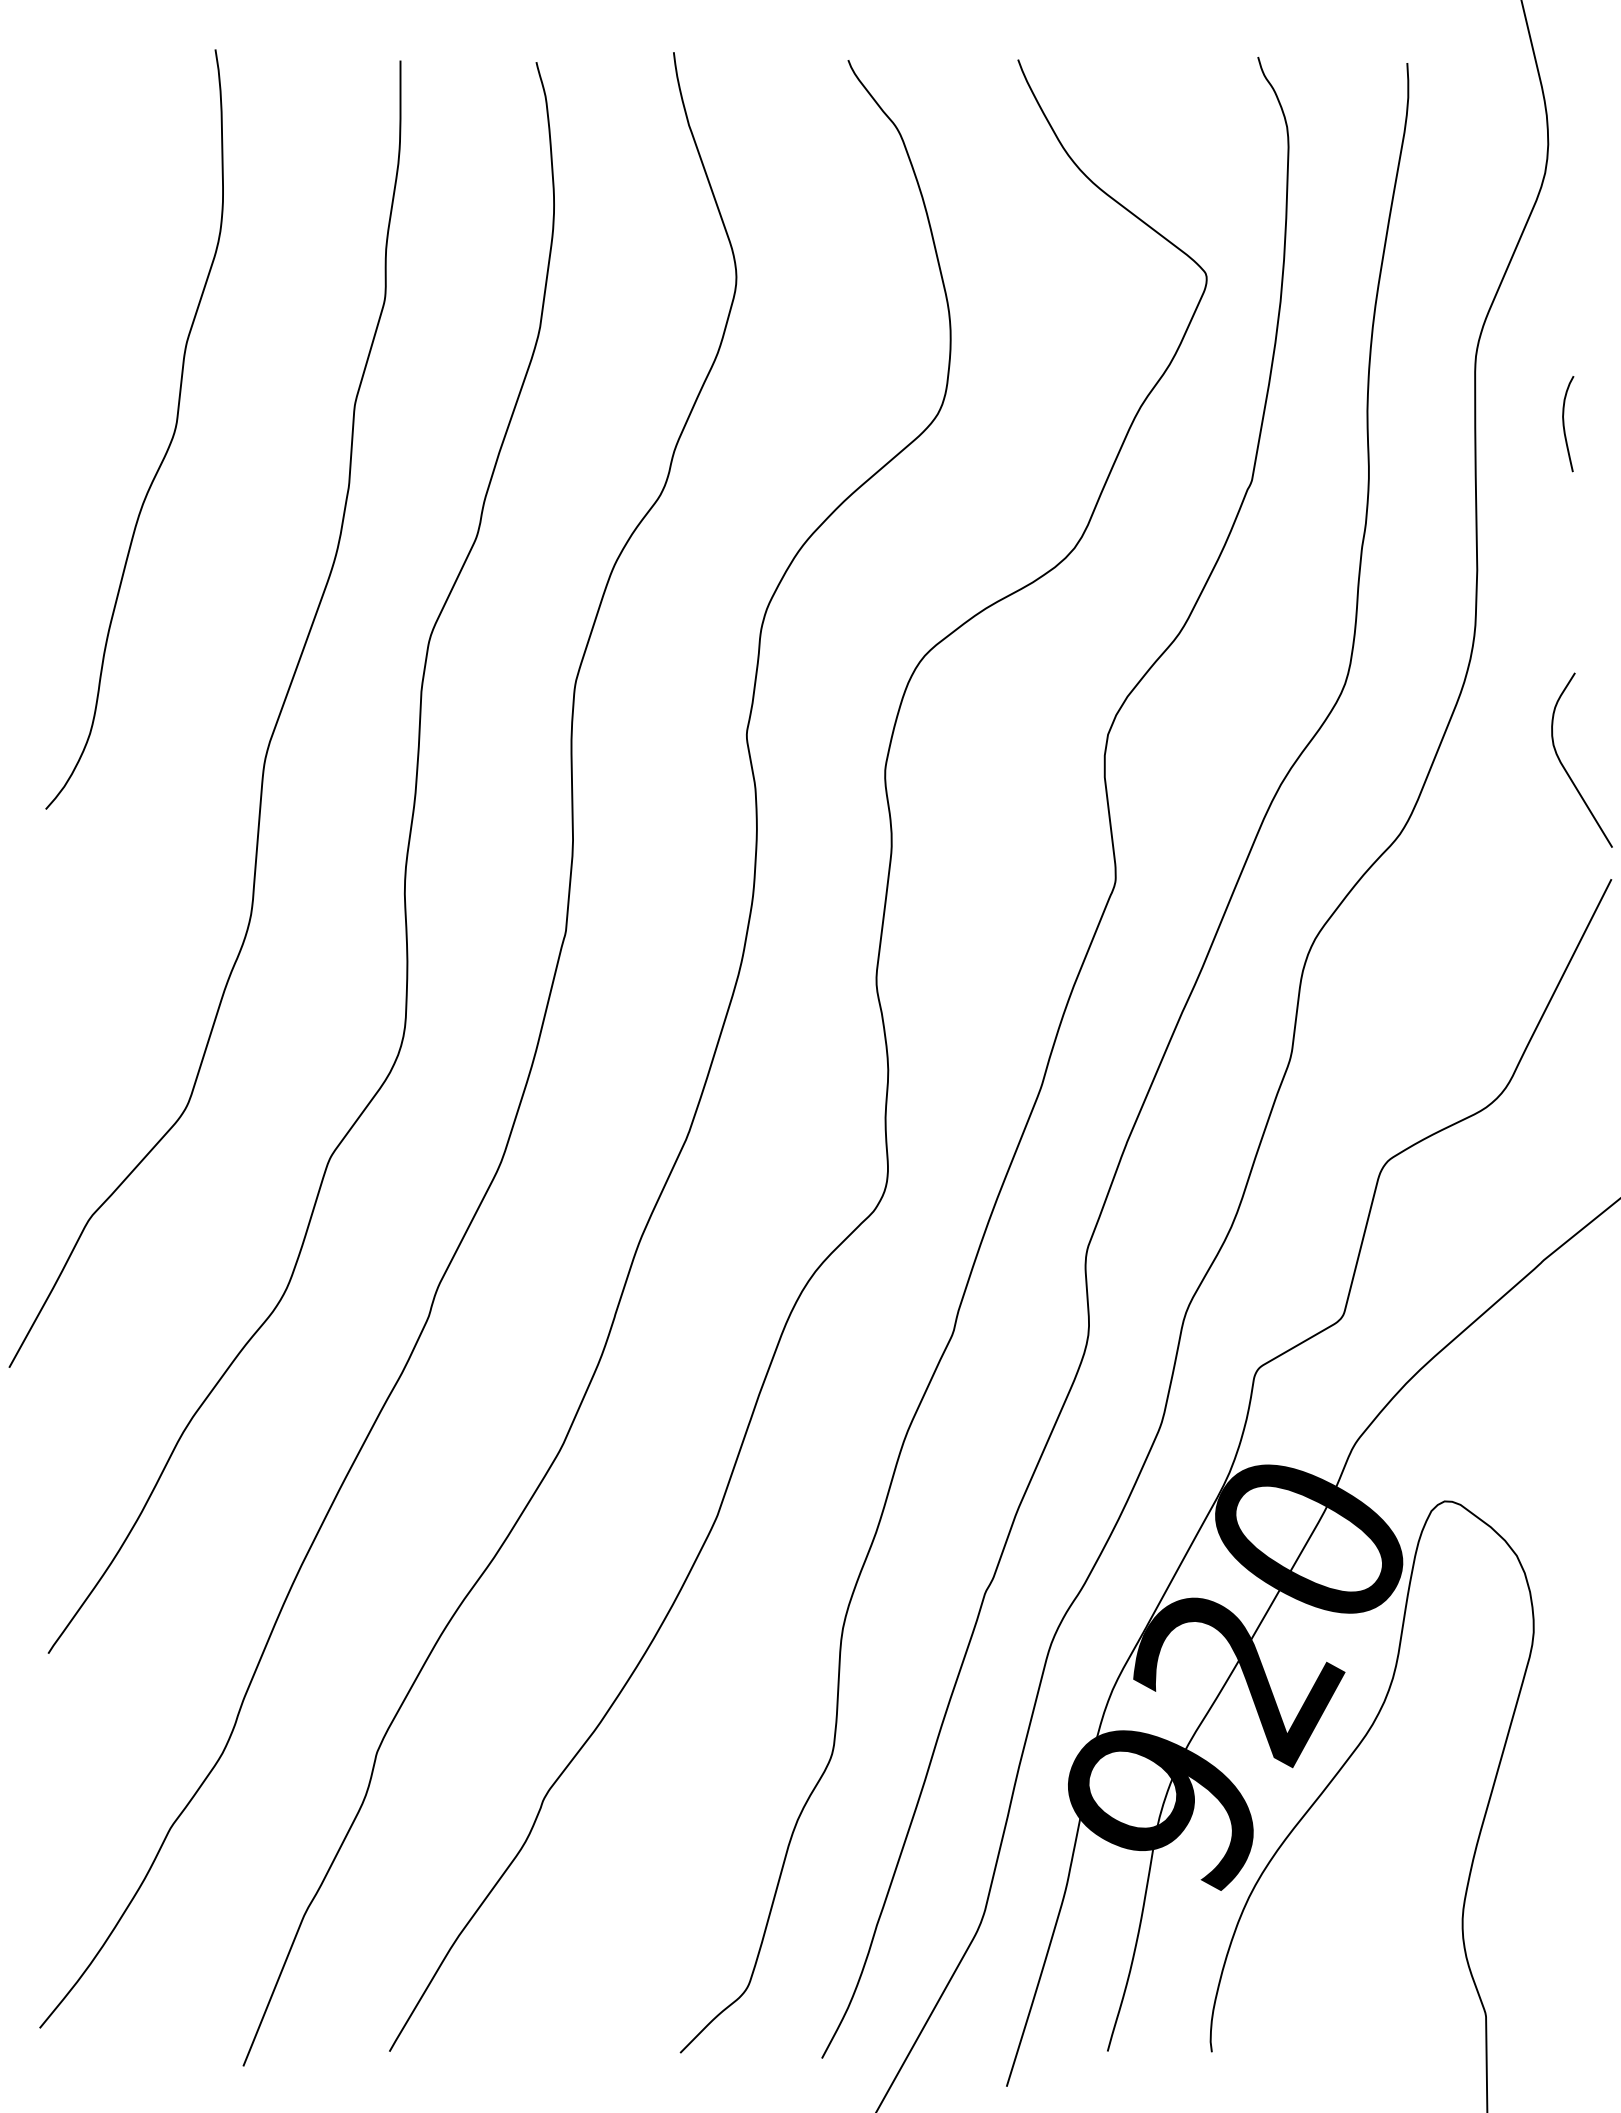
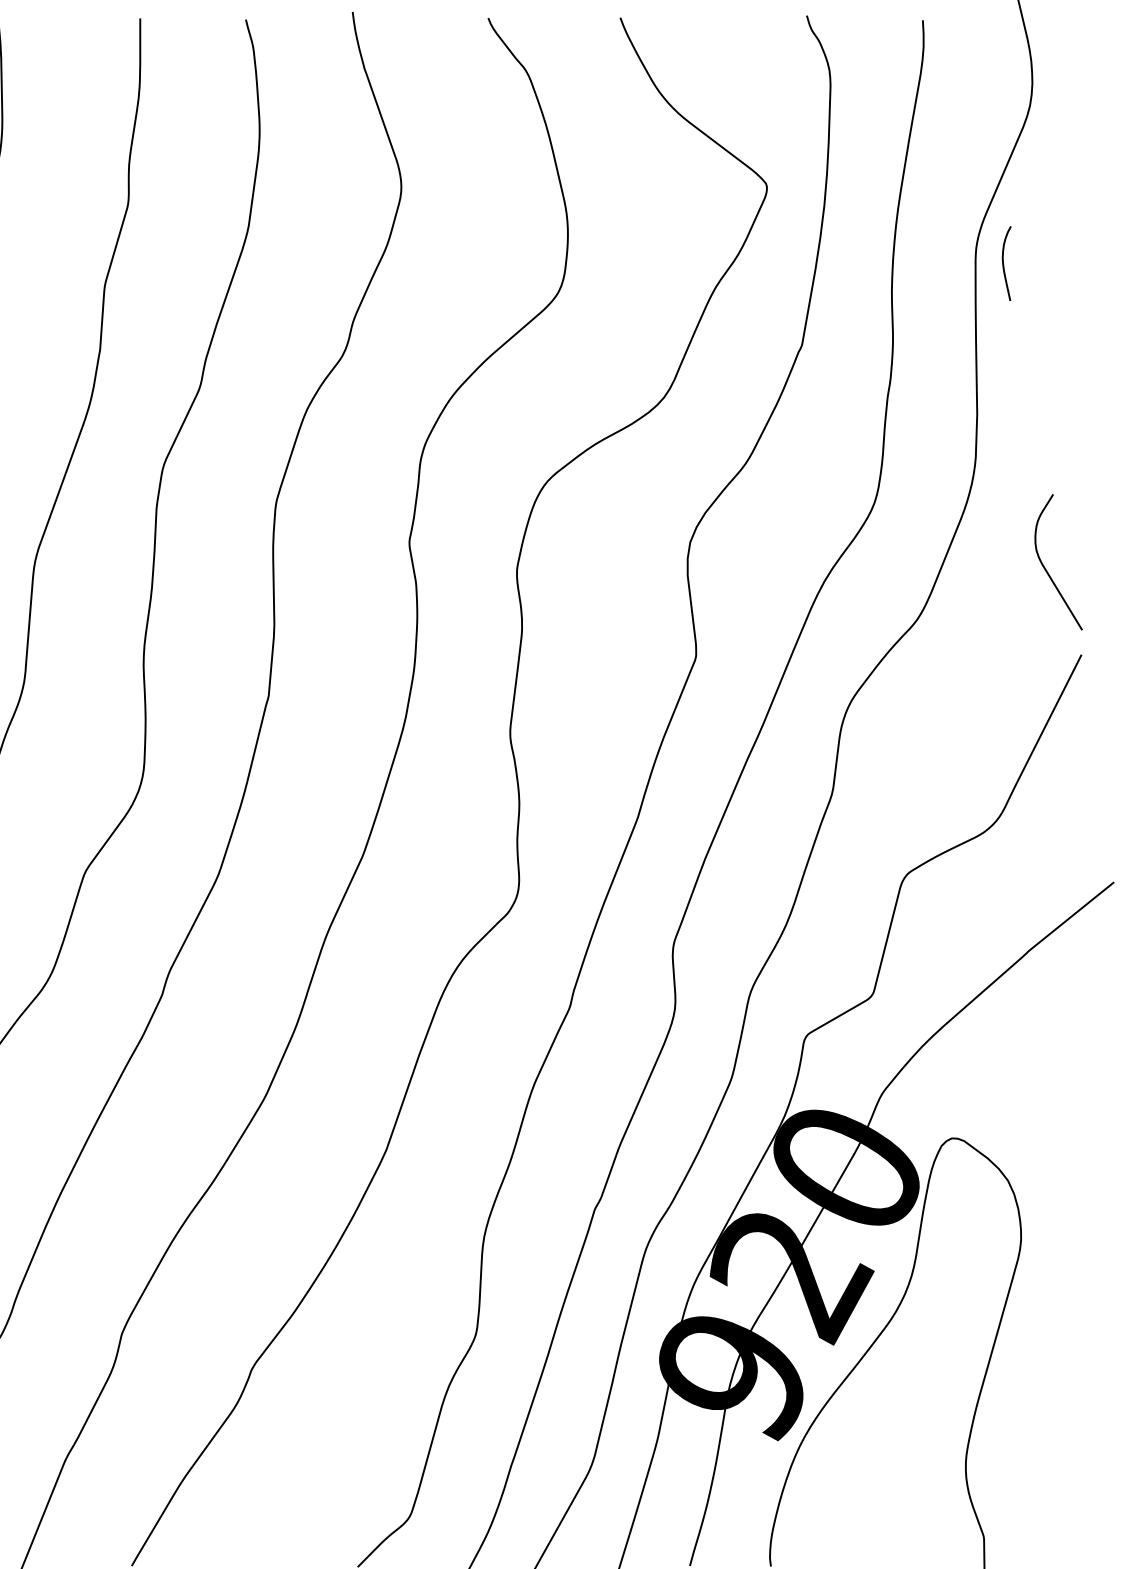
curve: (1564, 424) -> (1003, 263), moved

